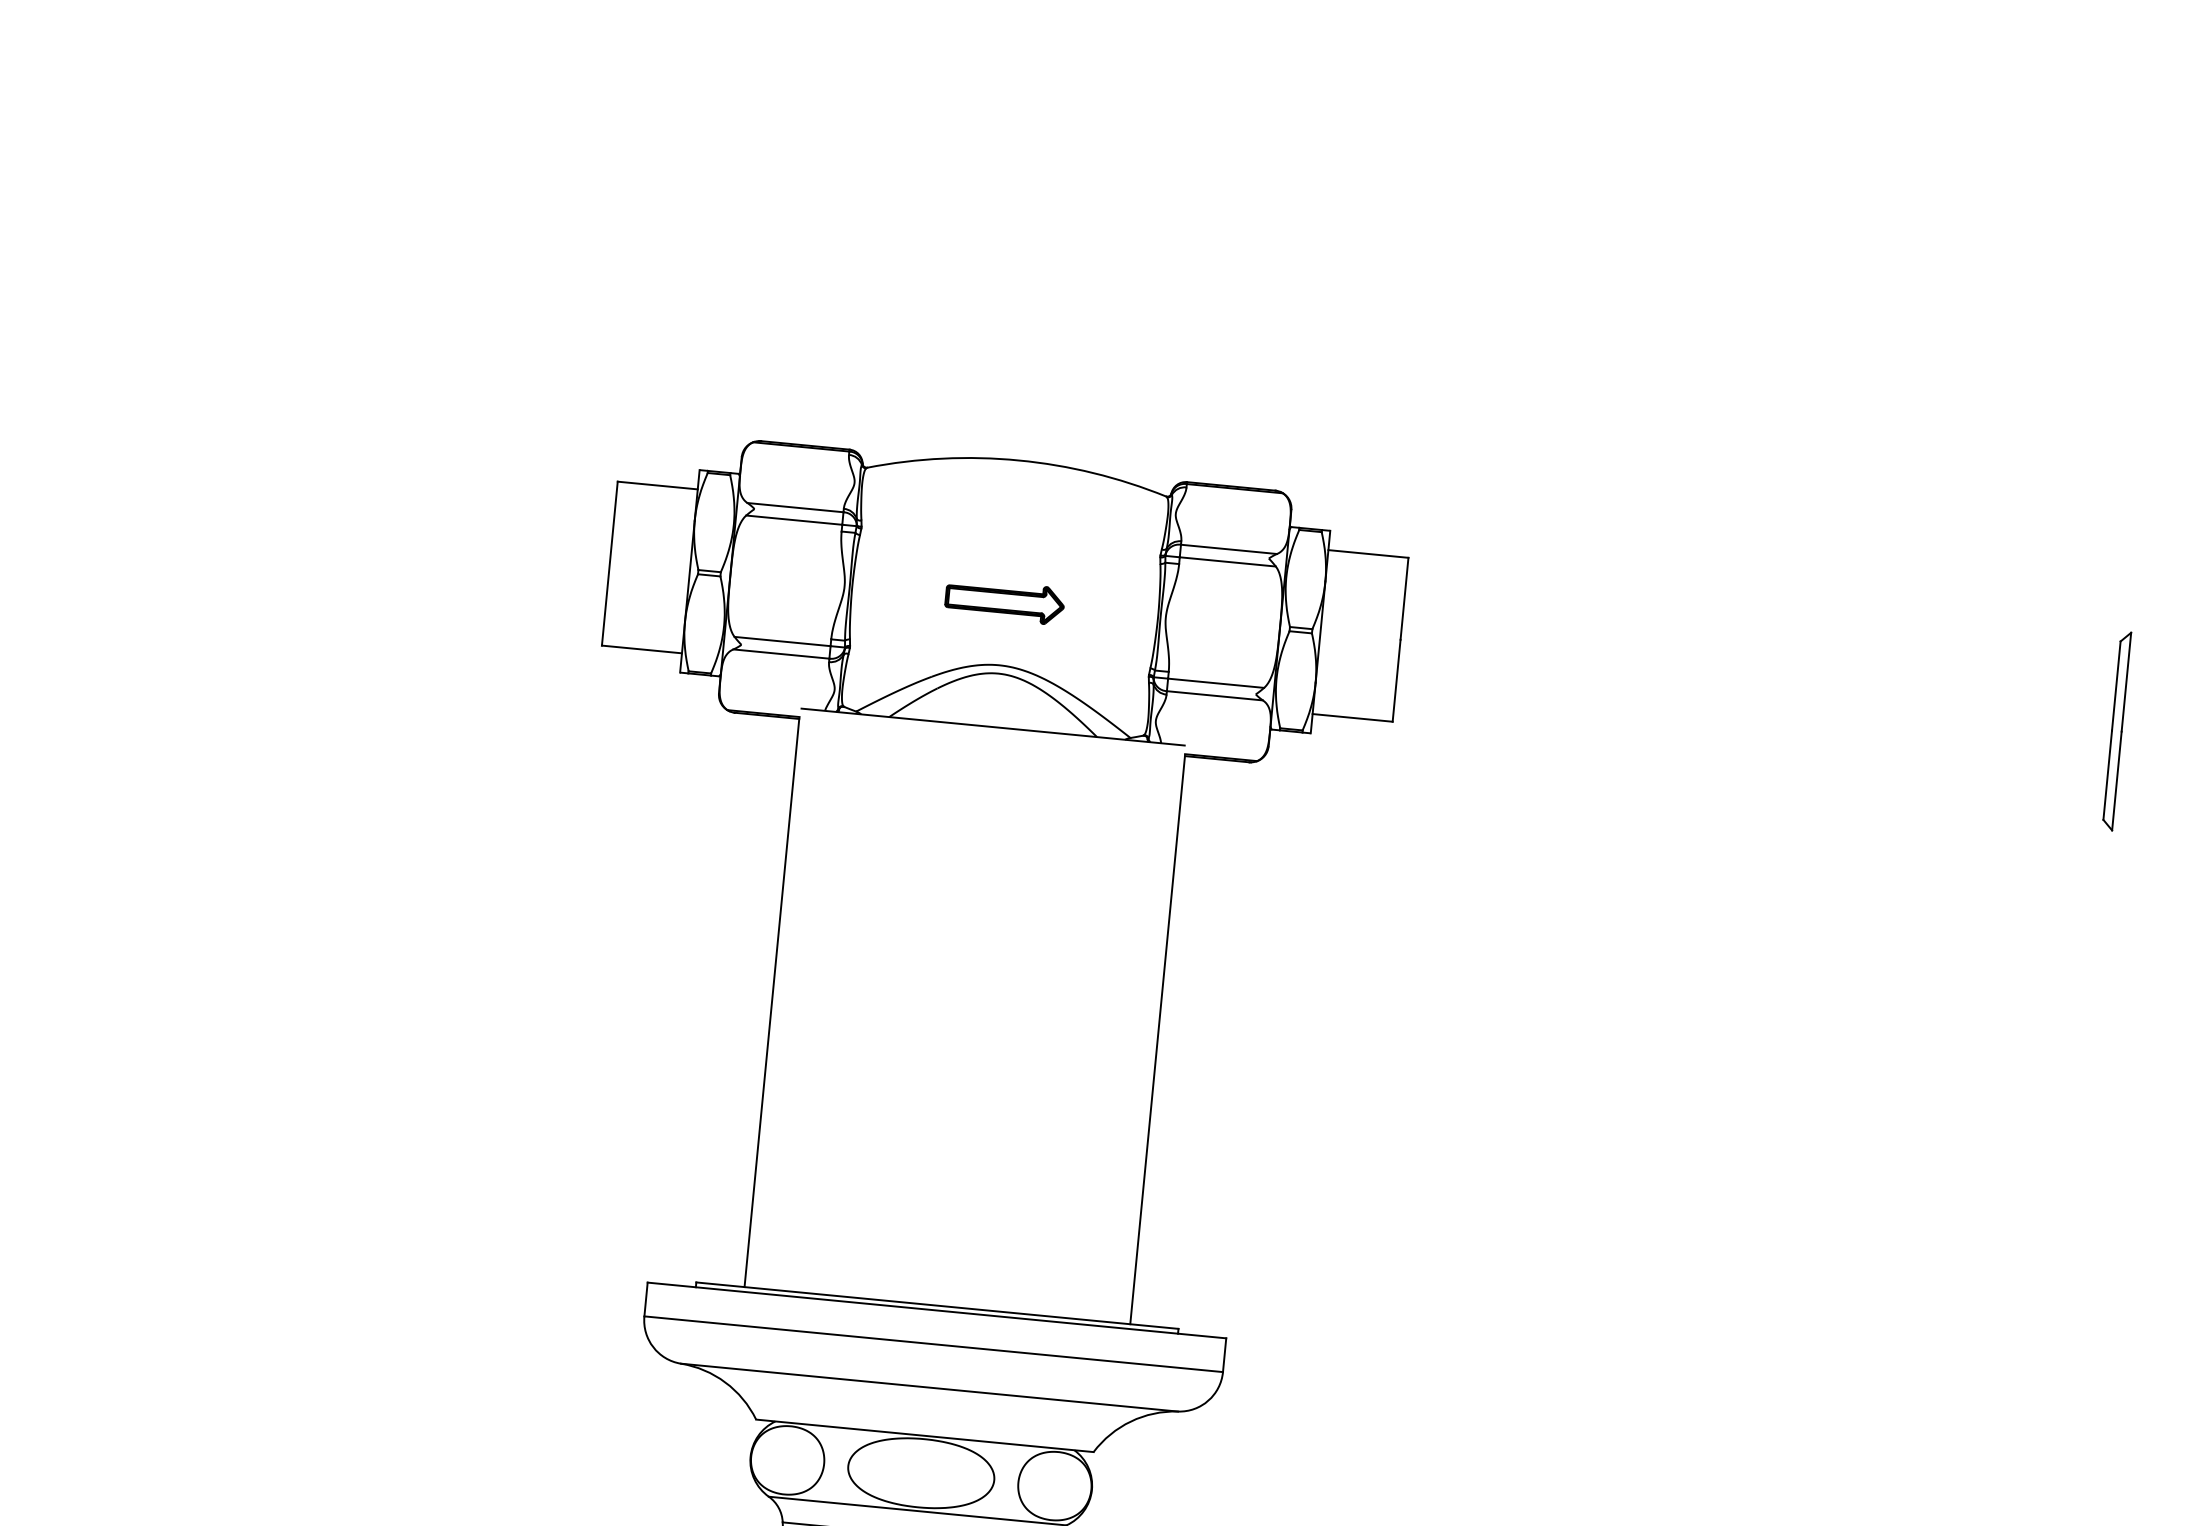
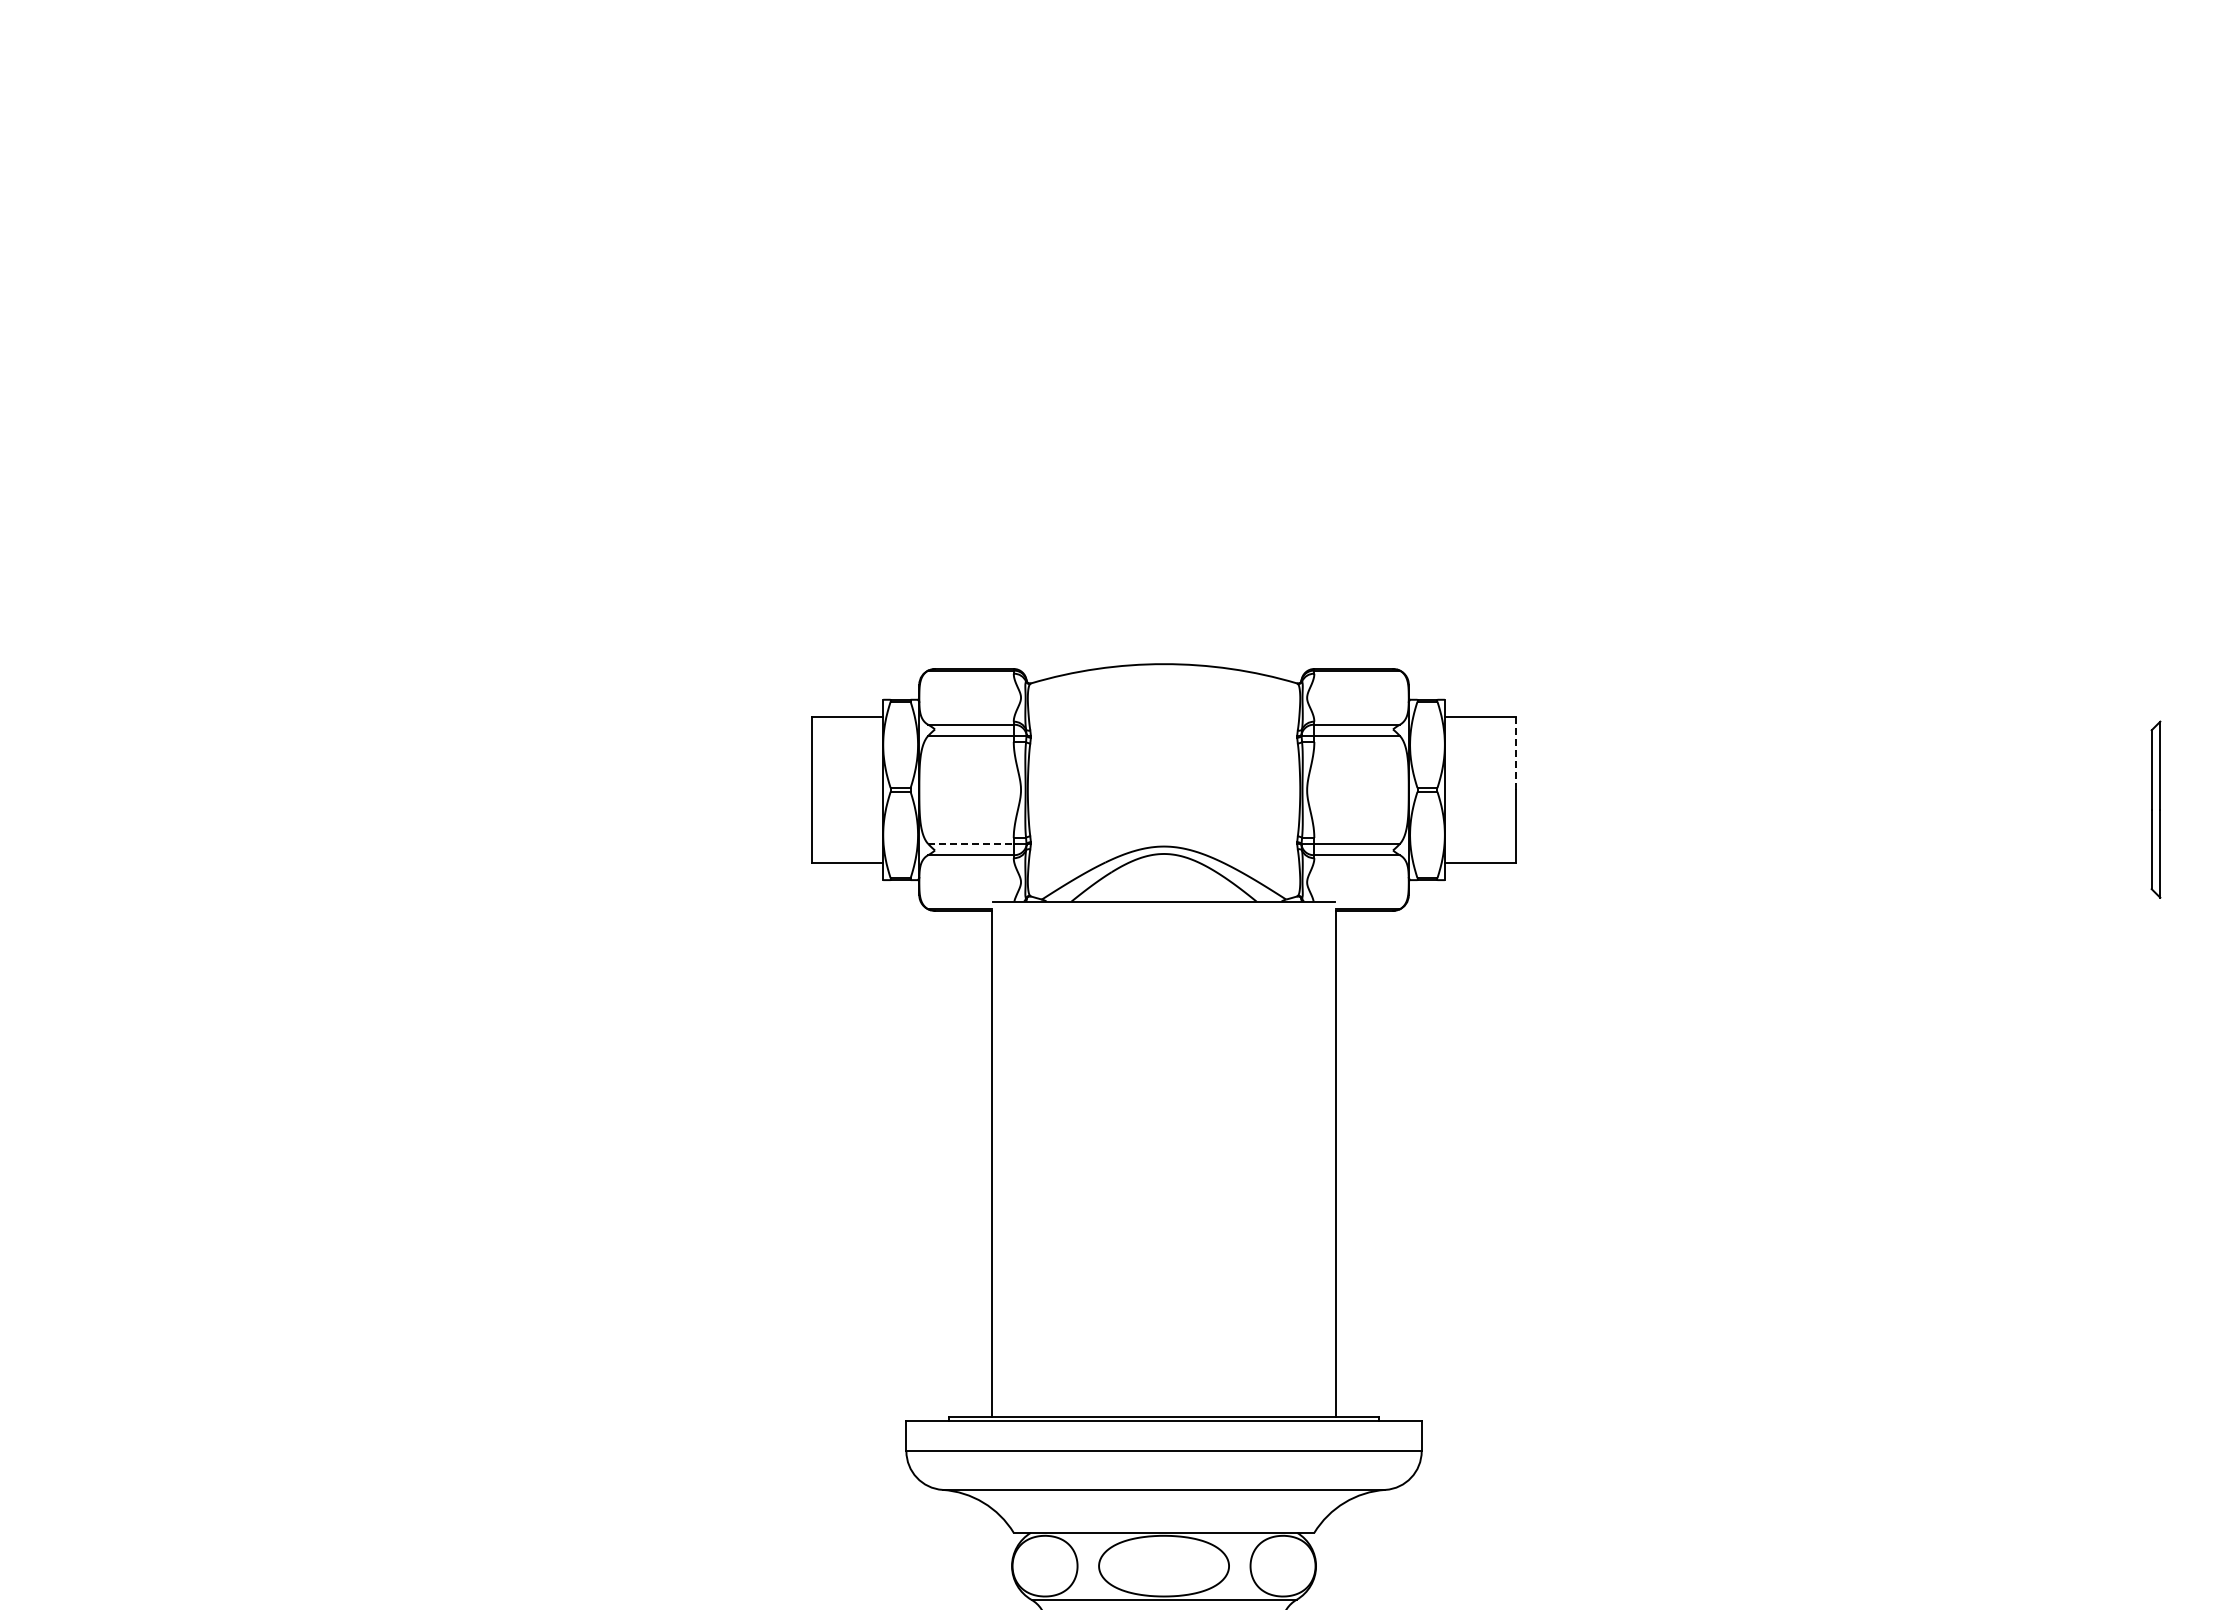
line: (1404, 598) -> (1516, 753), solid -> dashed
part: (1004, 601) -> (1163, 789), removed
line: (783, 642) -> (971, 844), solid -> dashed

